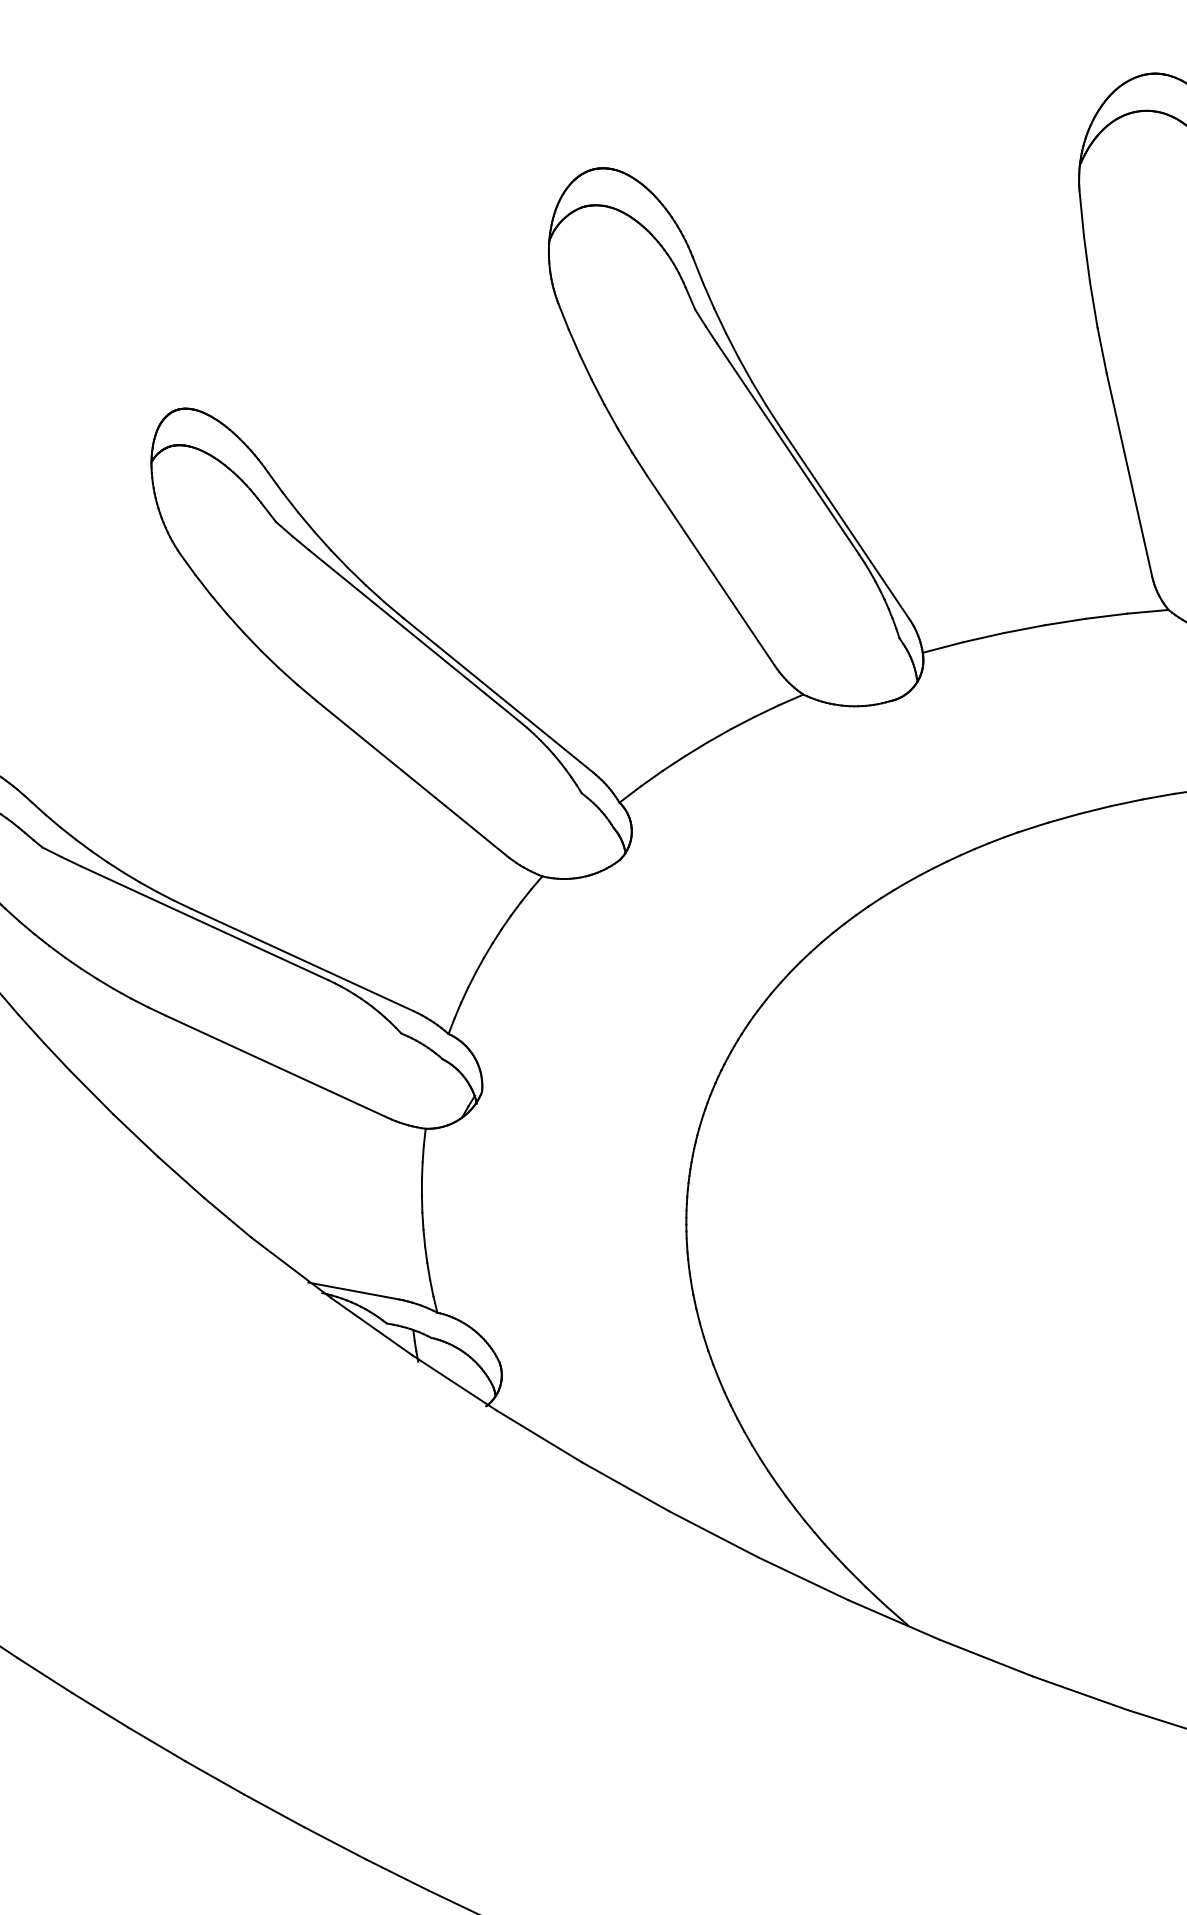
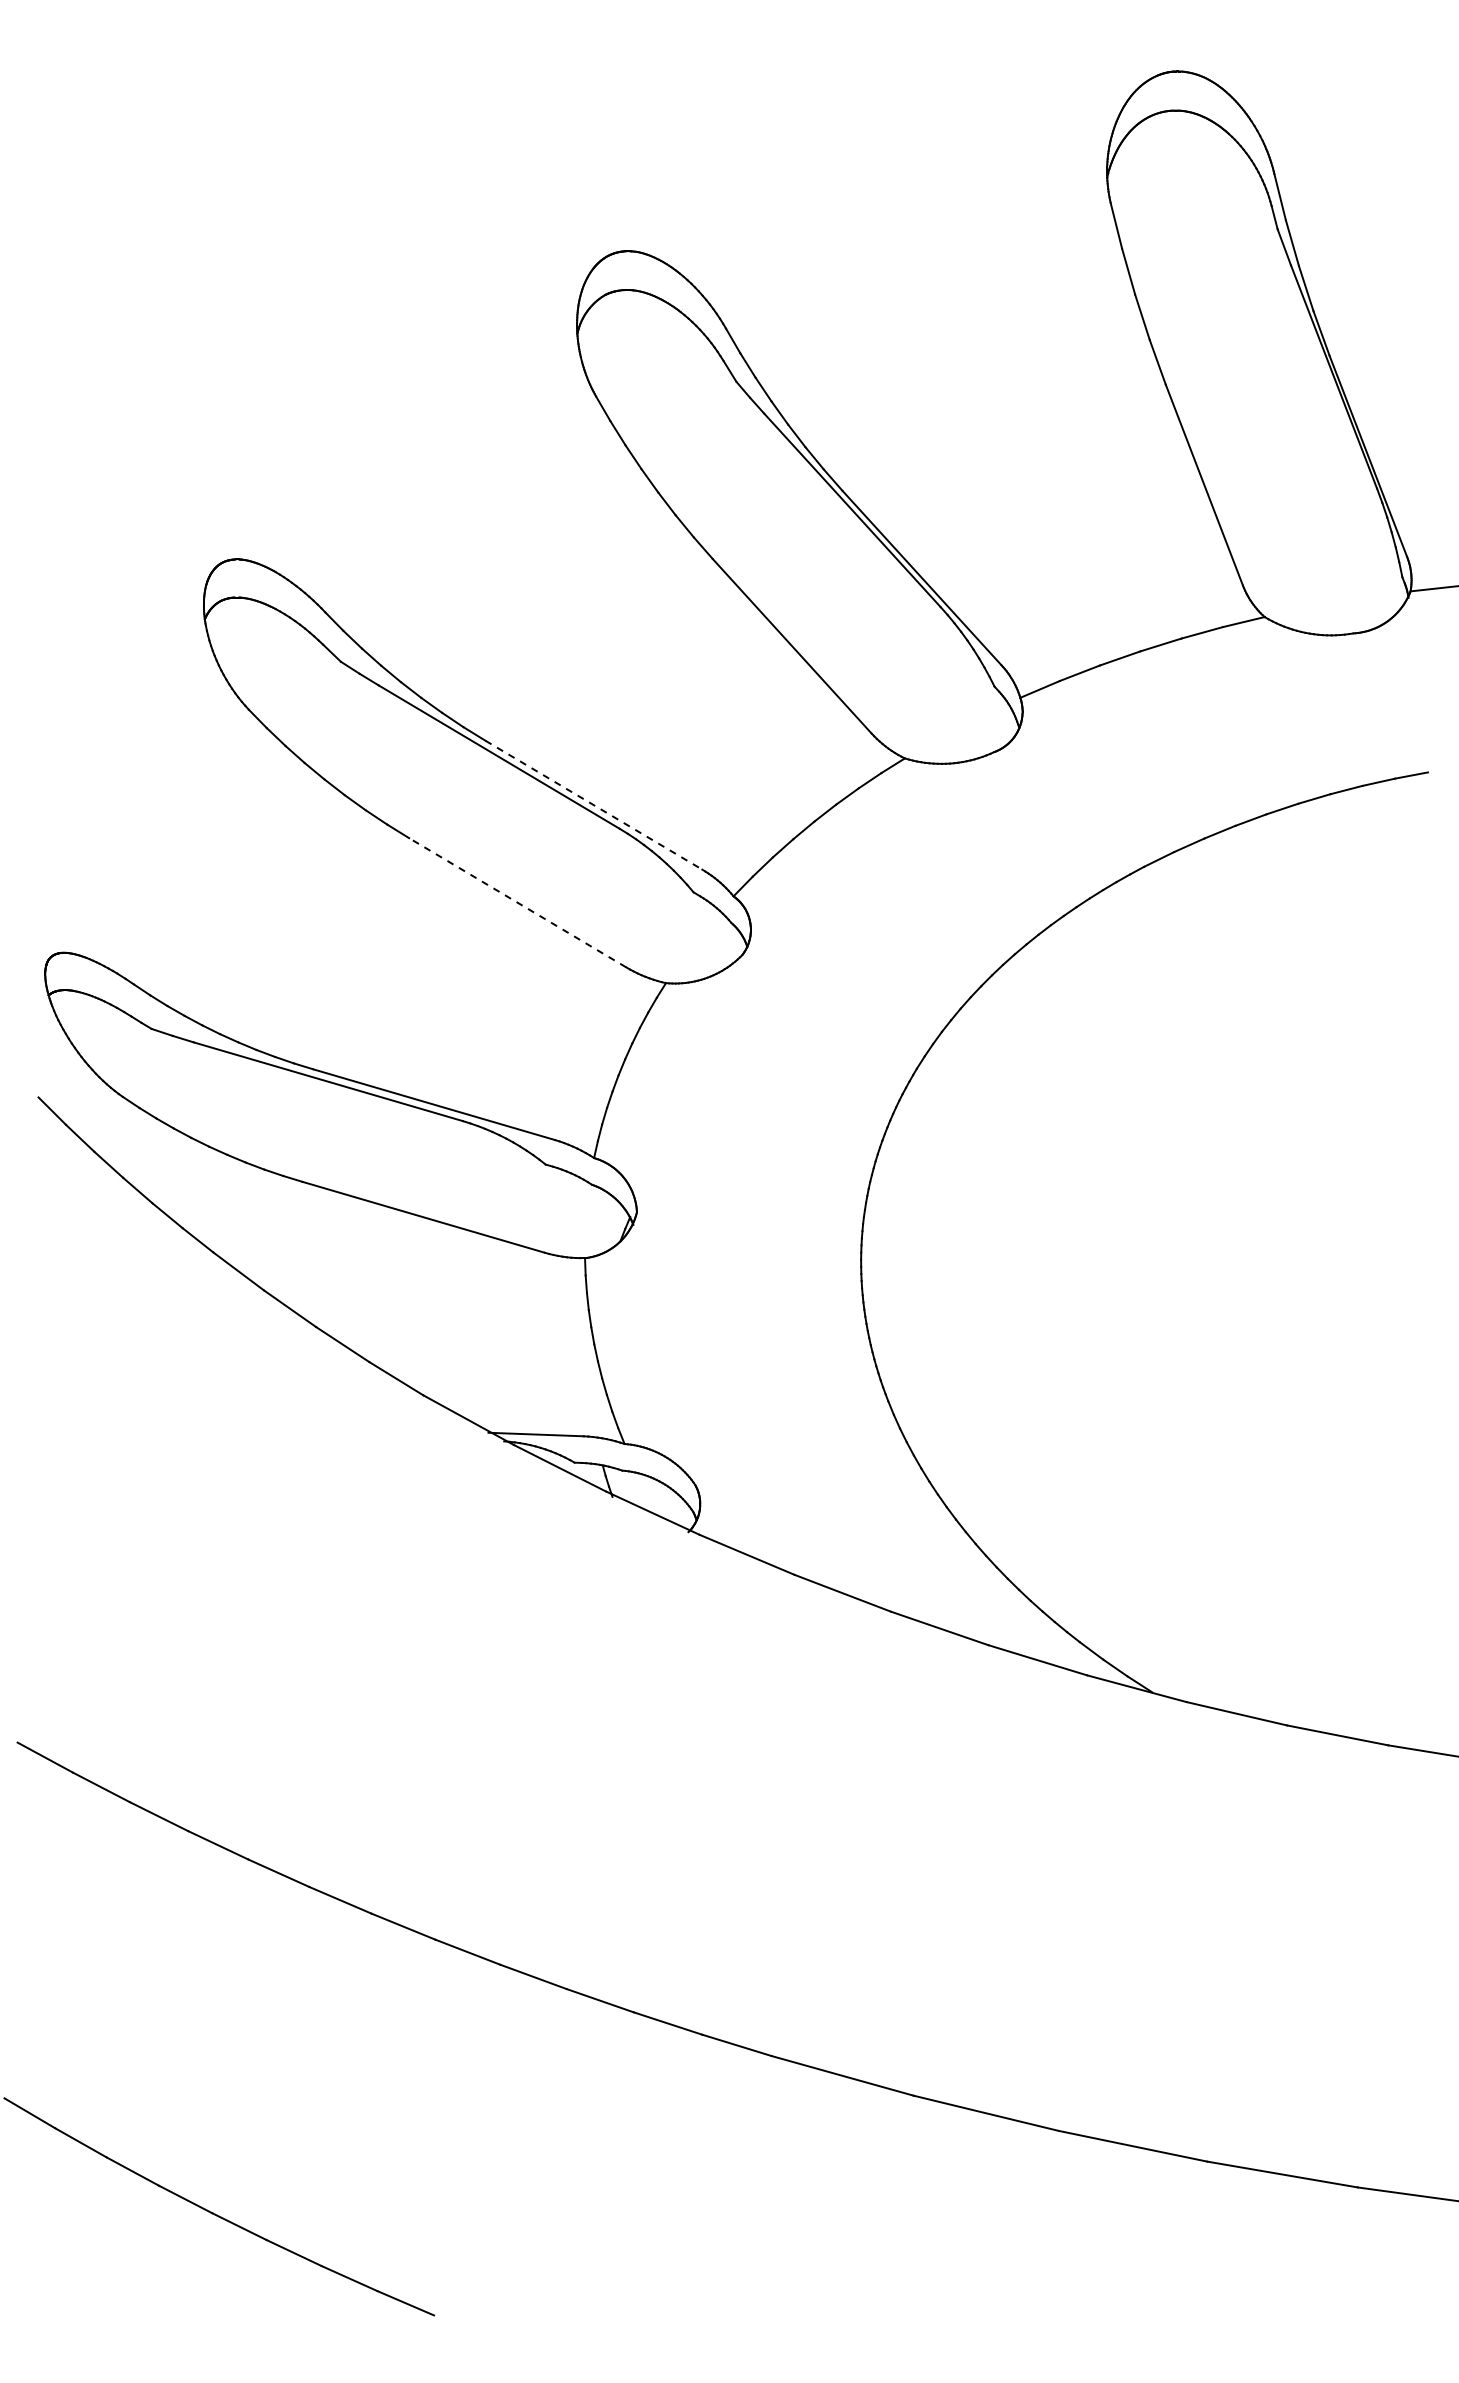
line: (498, 695) -> (594, 805), solid -> dashed
line: (411, 777) -> (517, 902), solid -> dashed

